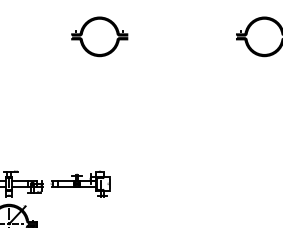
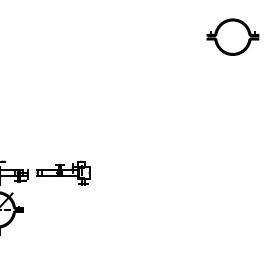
part: (99, 36) -> (80, 36), removed

